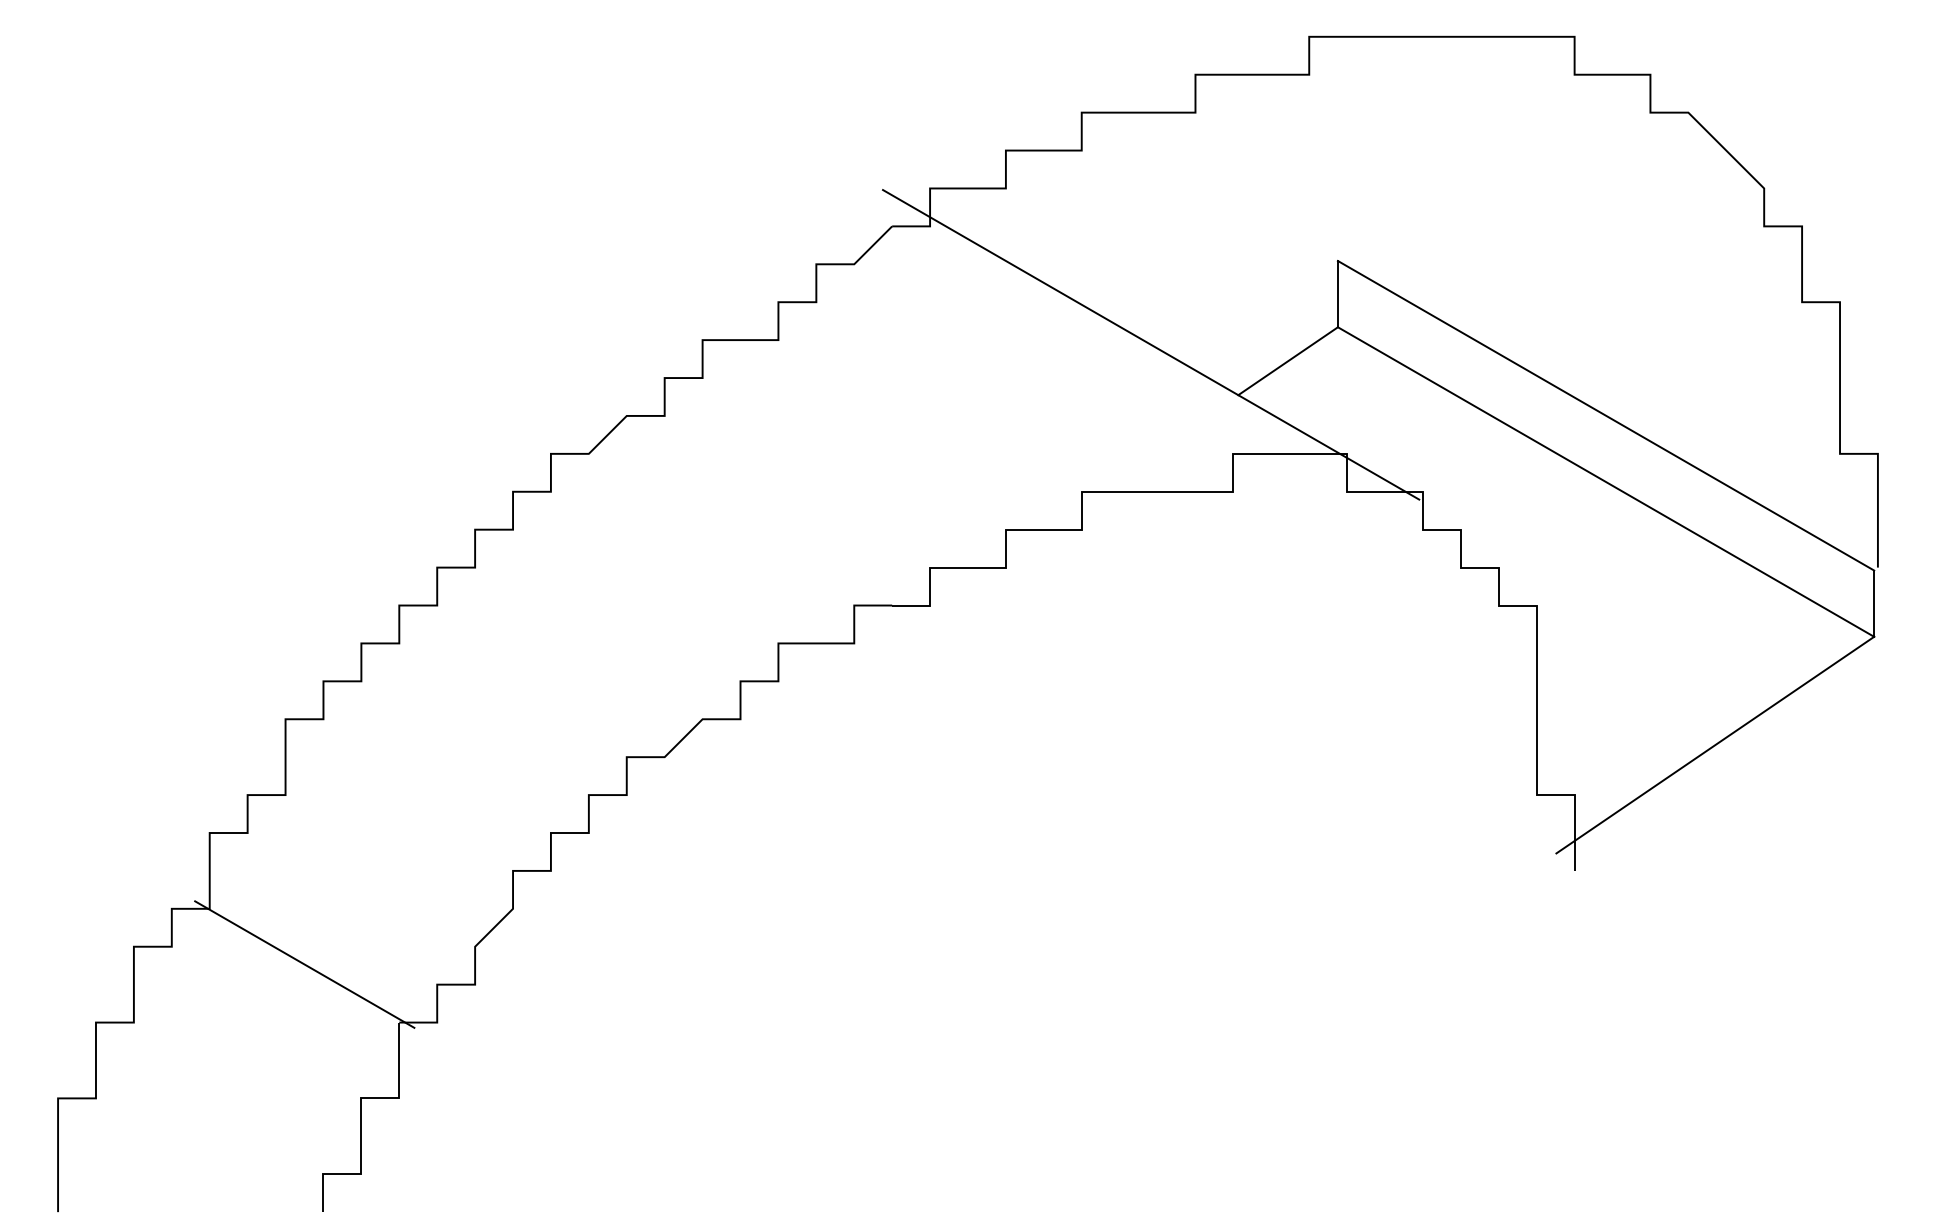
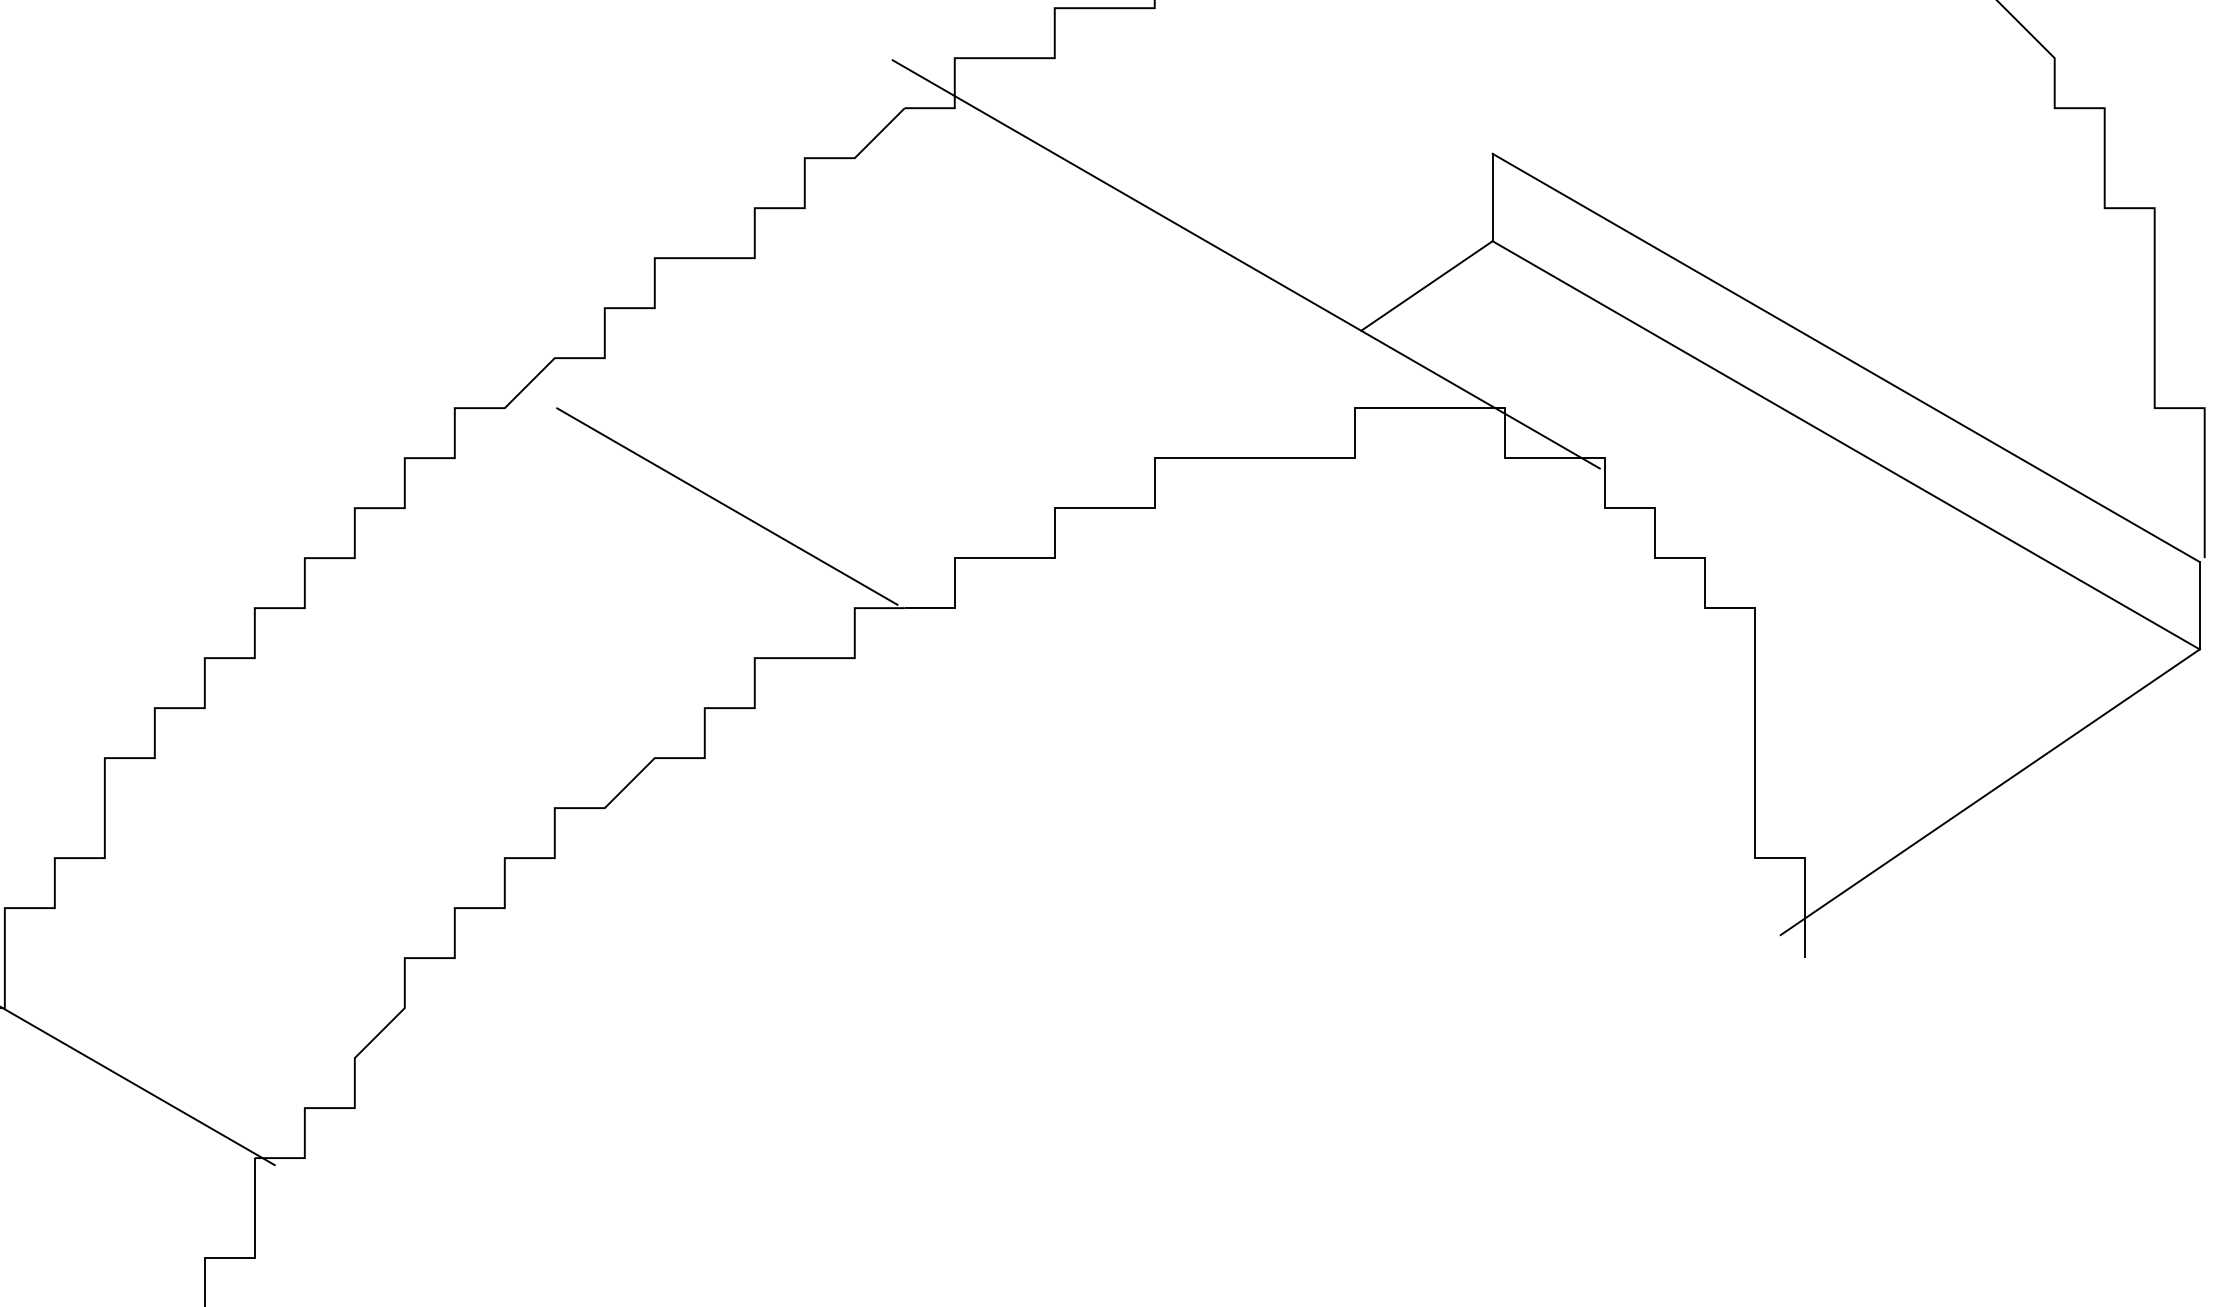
line: (757, 528) -> (727, 506), added

